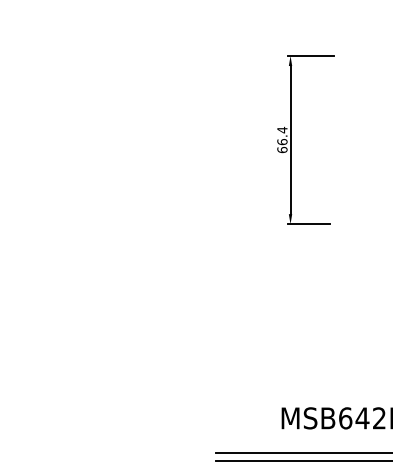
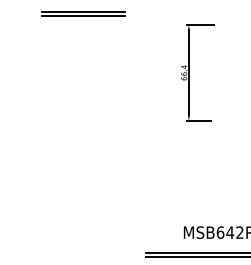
part: (106, 36) -> (83, 13), added

